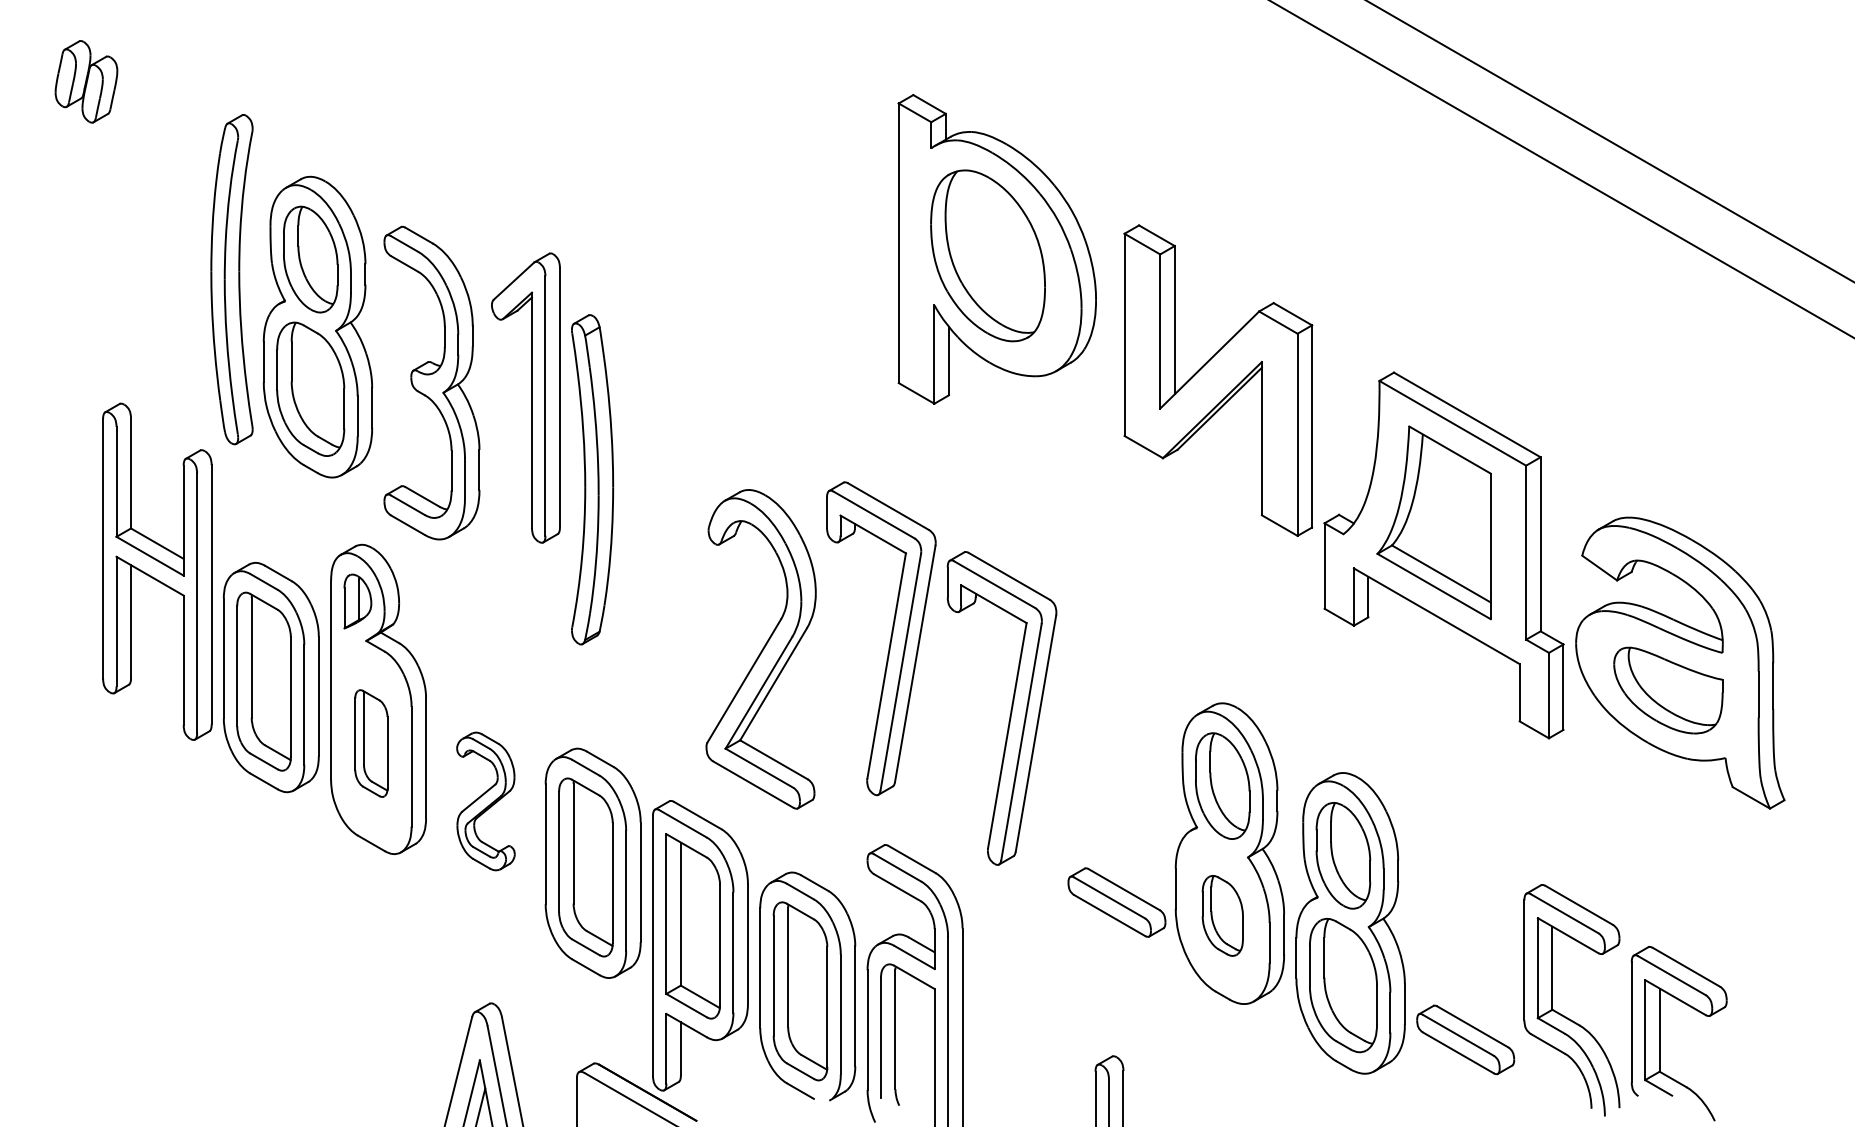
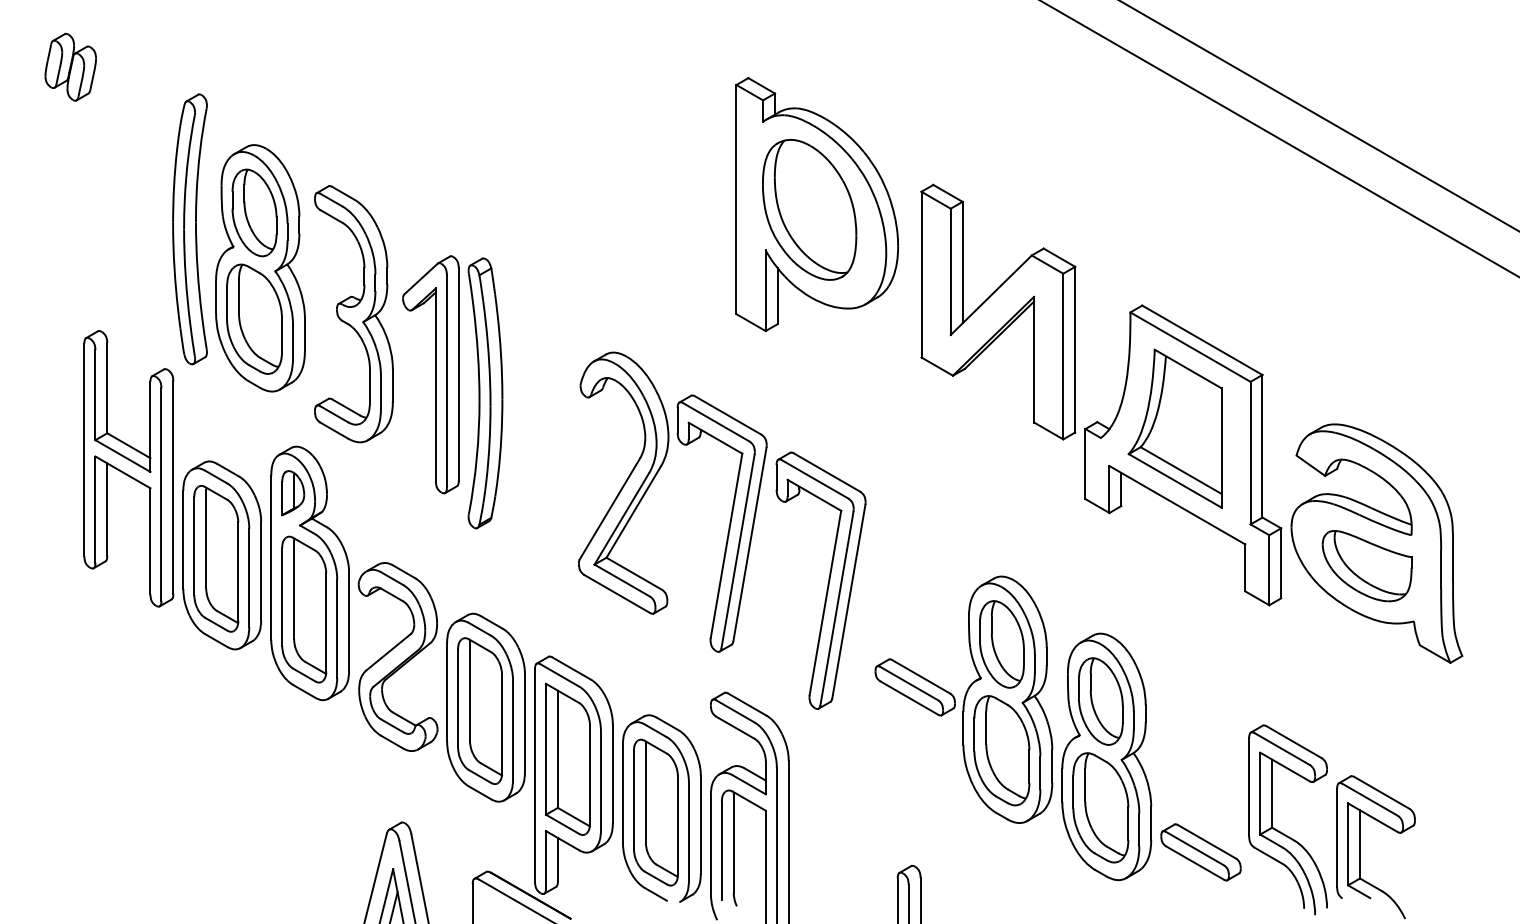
part: (525, 397) -> (430, 374), moved
part: (760, 649) -> (623, 483), moved
part: (371, 743) -> (304, 609), size x1.67
part: (485, 801) -> (397, 657), size x1.67
part: (1116, 902) -> (914, 687), moved
part: (1222, 915) -> (1001, 750), size x1.67

